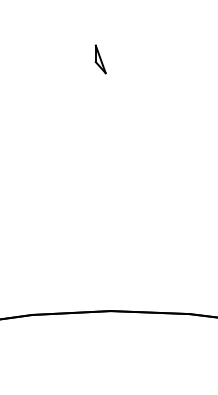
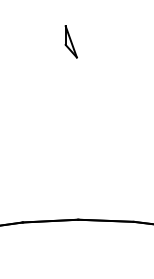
part: (99, 58) -> (70, 41), size x1.6

